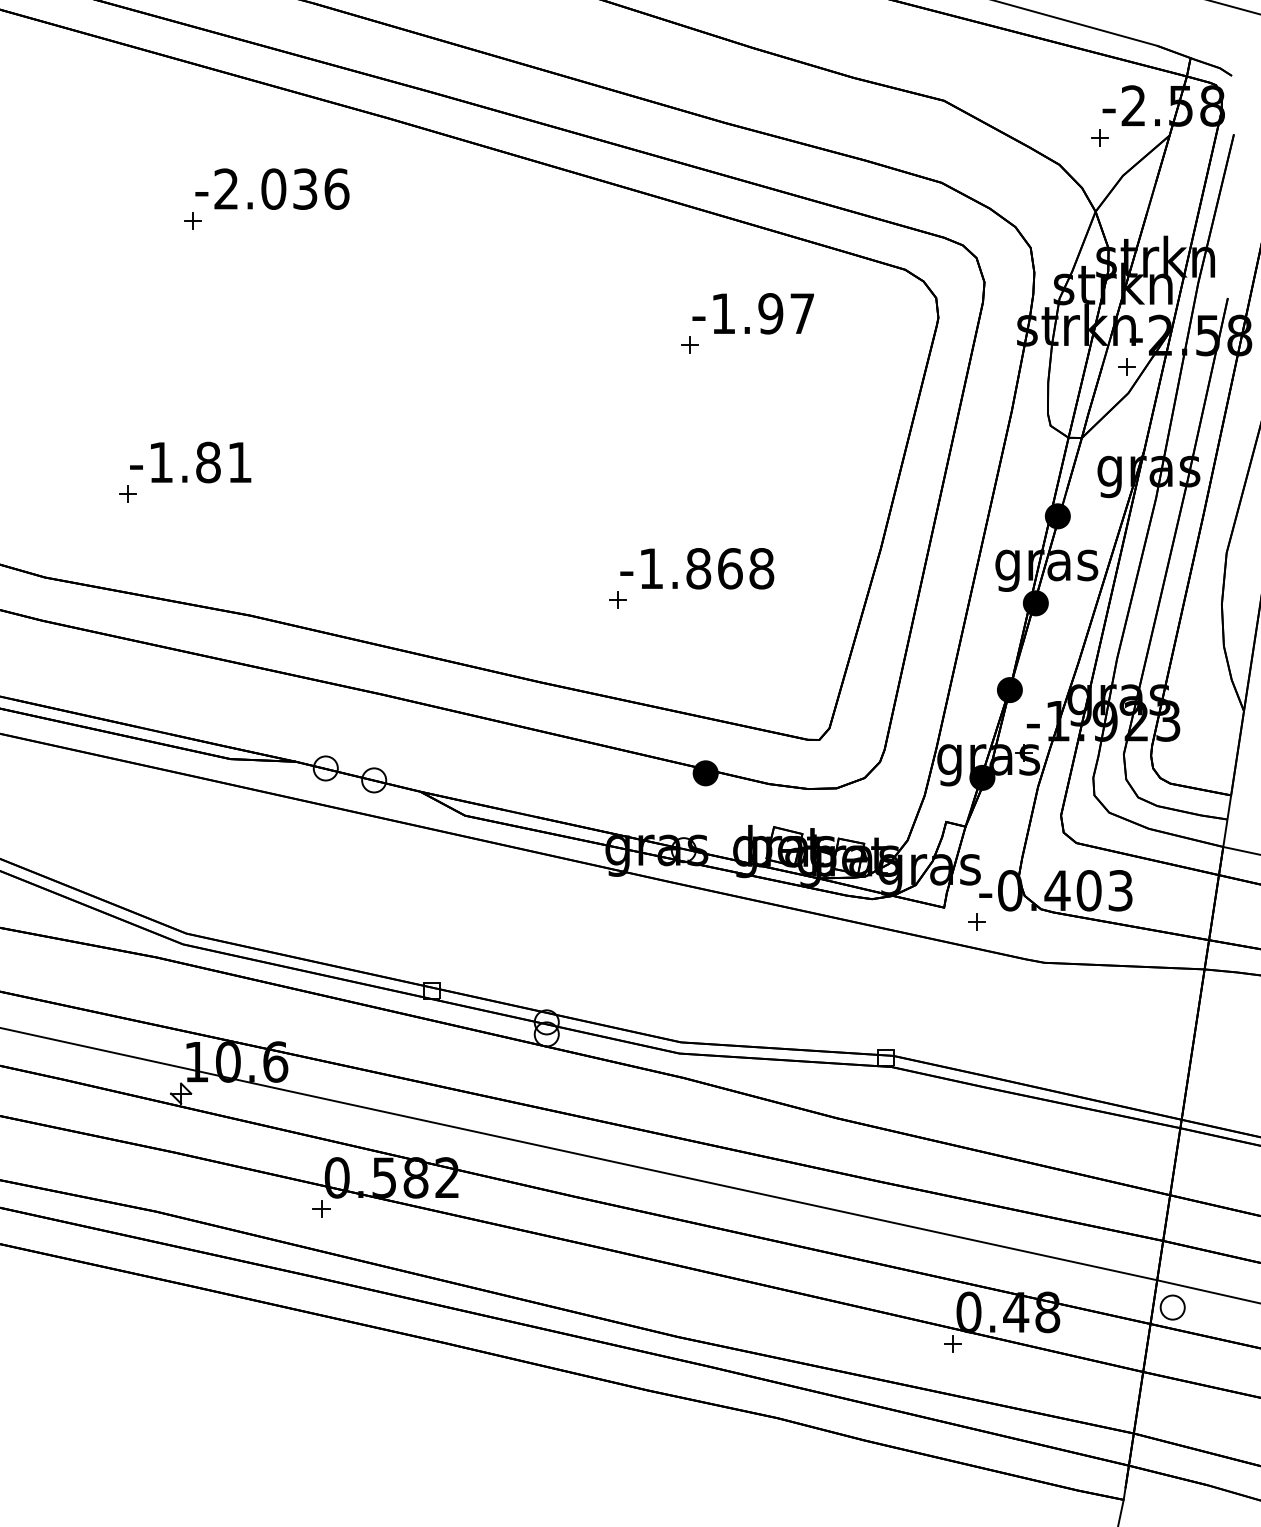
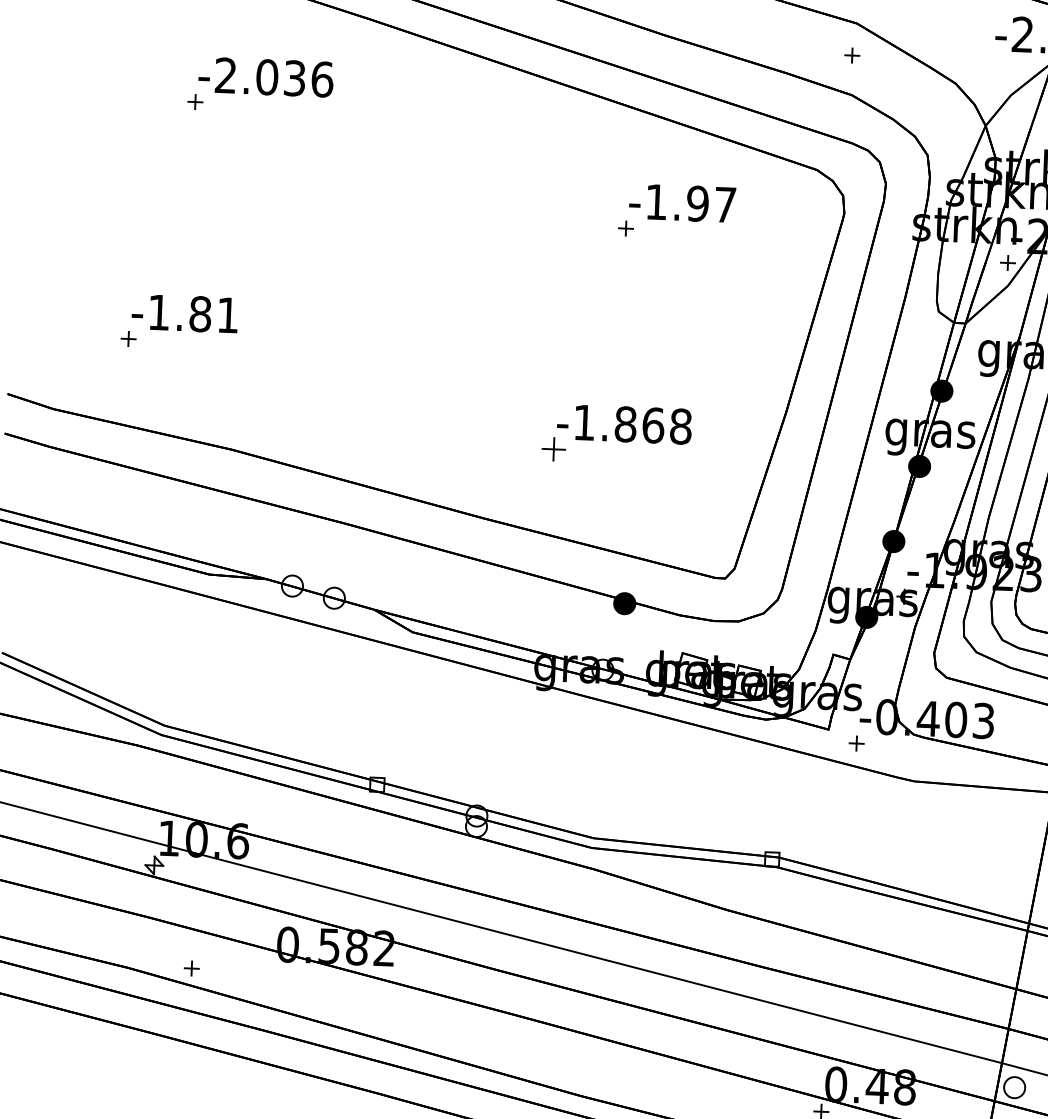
part: (1099, 137) -> (851, 55), moved
part: (617, 599) -> (553, 448), size x1.6
part: (321, 1208) -> (191, 967), moved

